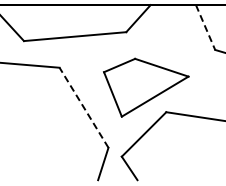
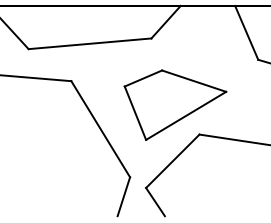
line: (205, 27) -> (246, 32), dashed -> solid
line: (84, 107) -> (101, 128), dashed -> solid

